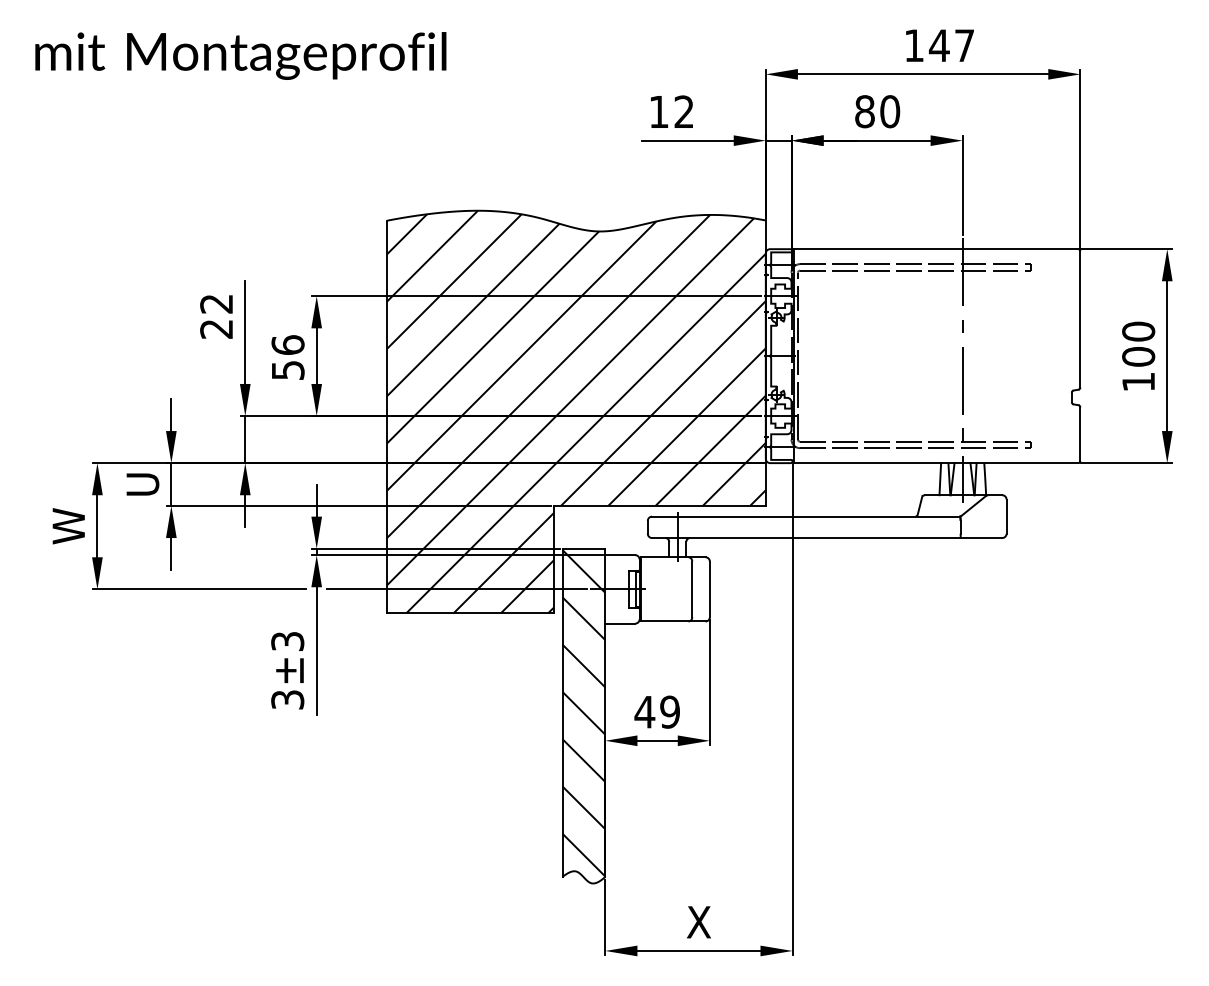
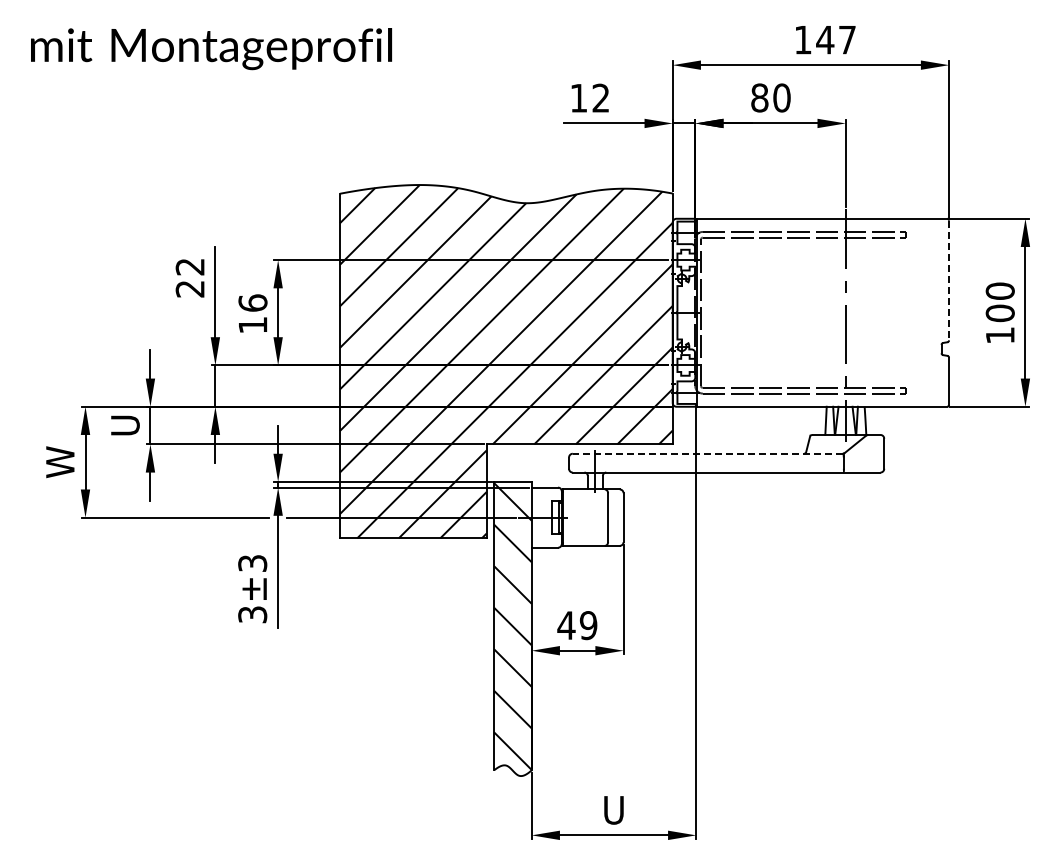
line: (1080, 319) -> (949, 280), solid -> dashed
text: (288, 370) -> (253, 325), 56 -> 16
line: (805, 516) -> (707, 453), solid -> dashed
text: (698, 922) -> (613, 810), X -> U

